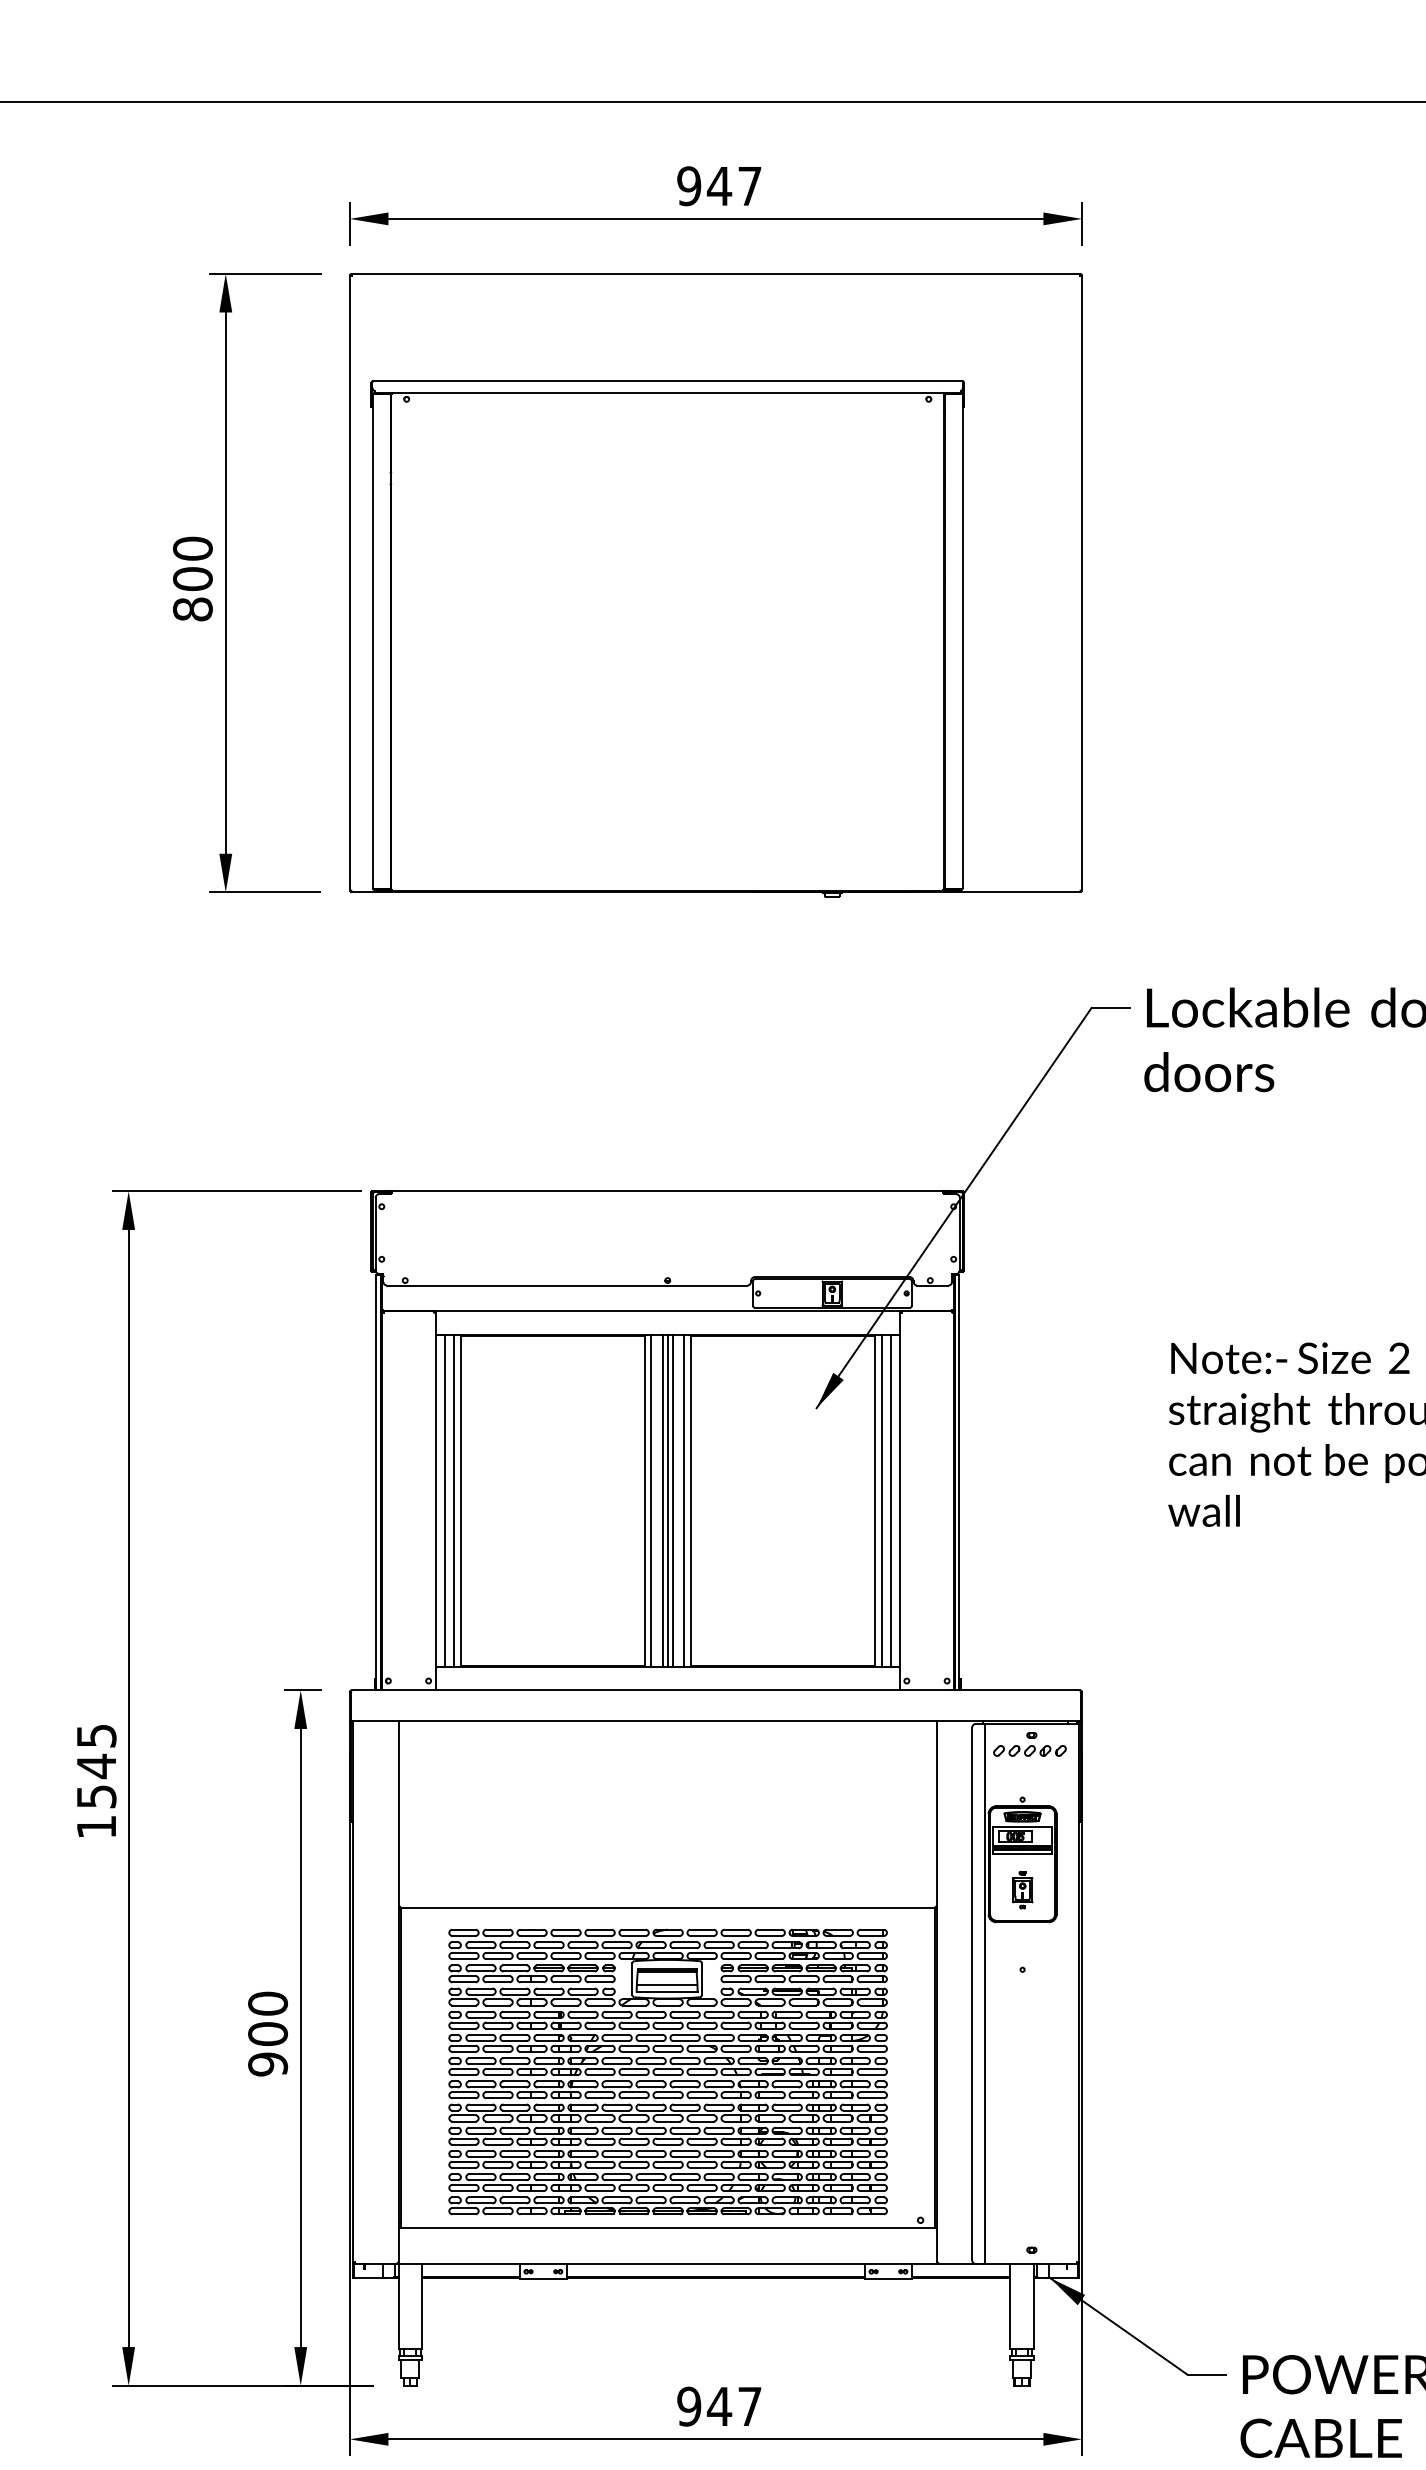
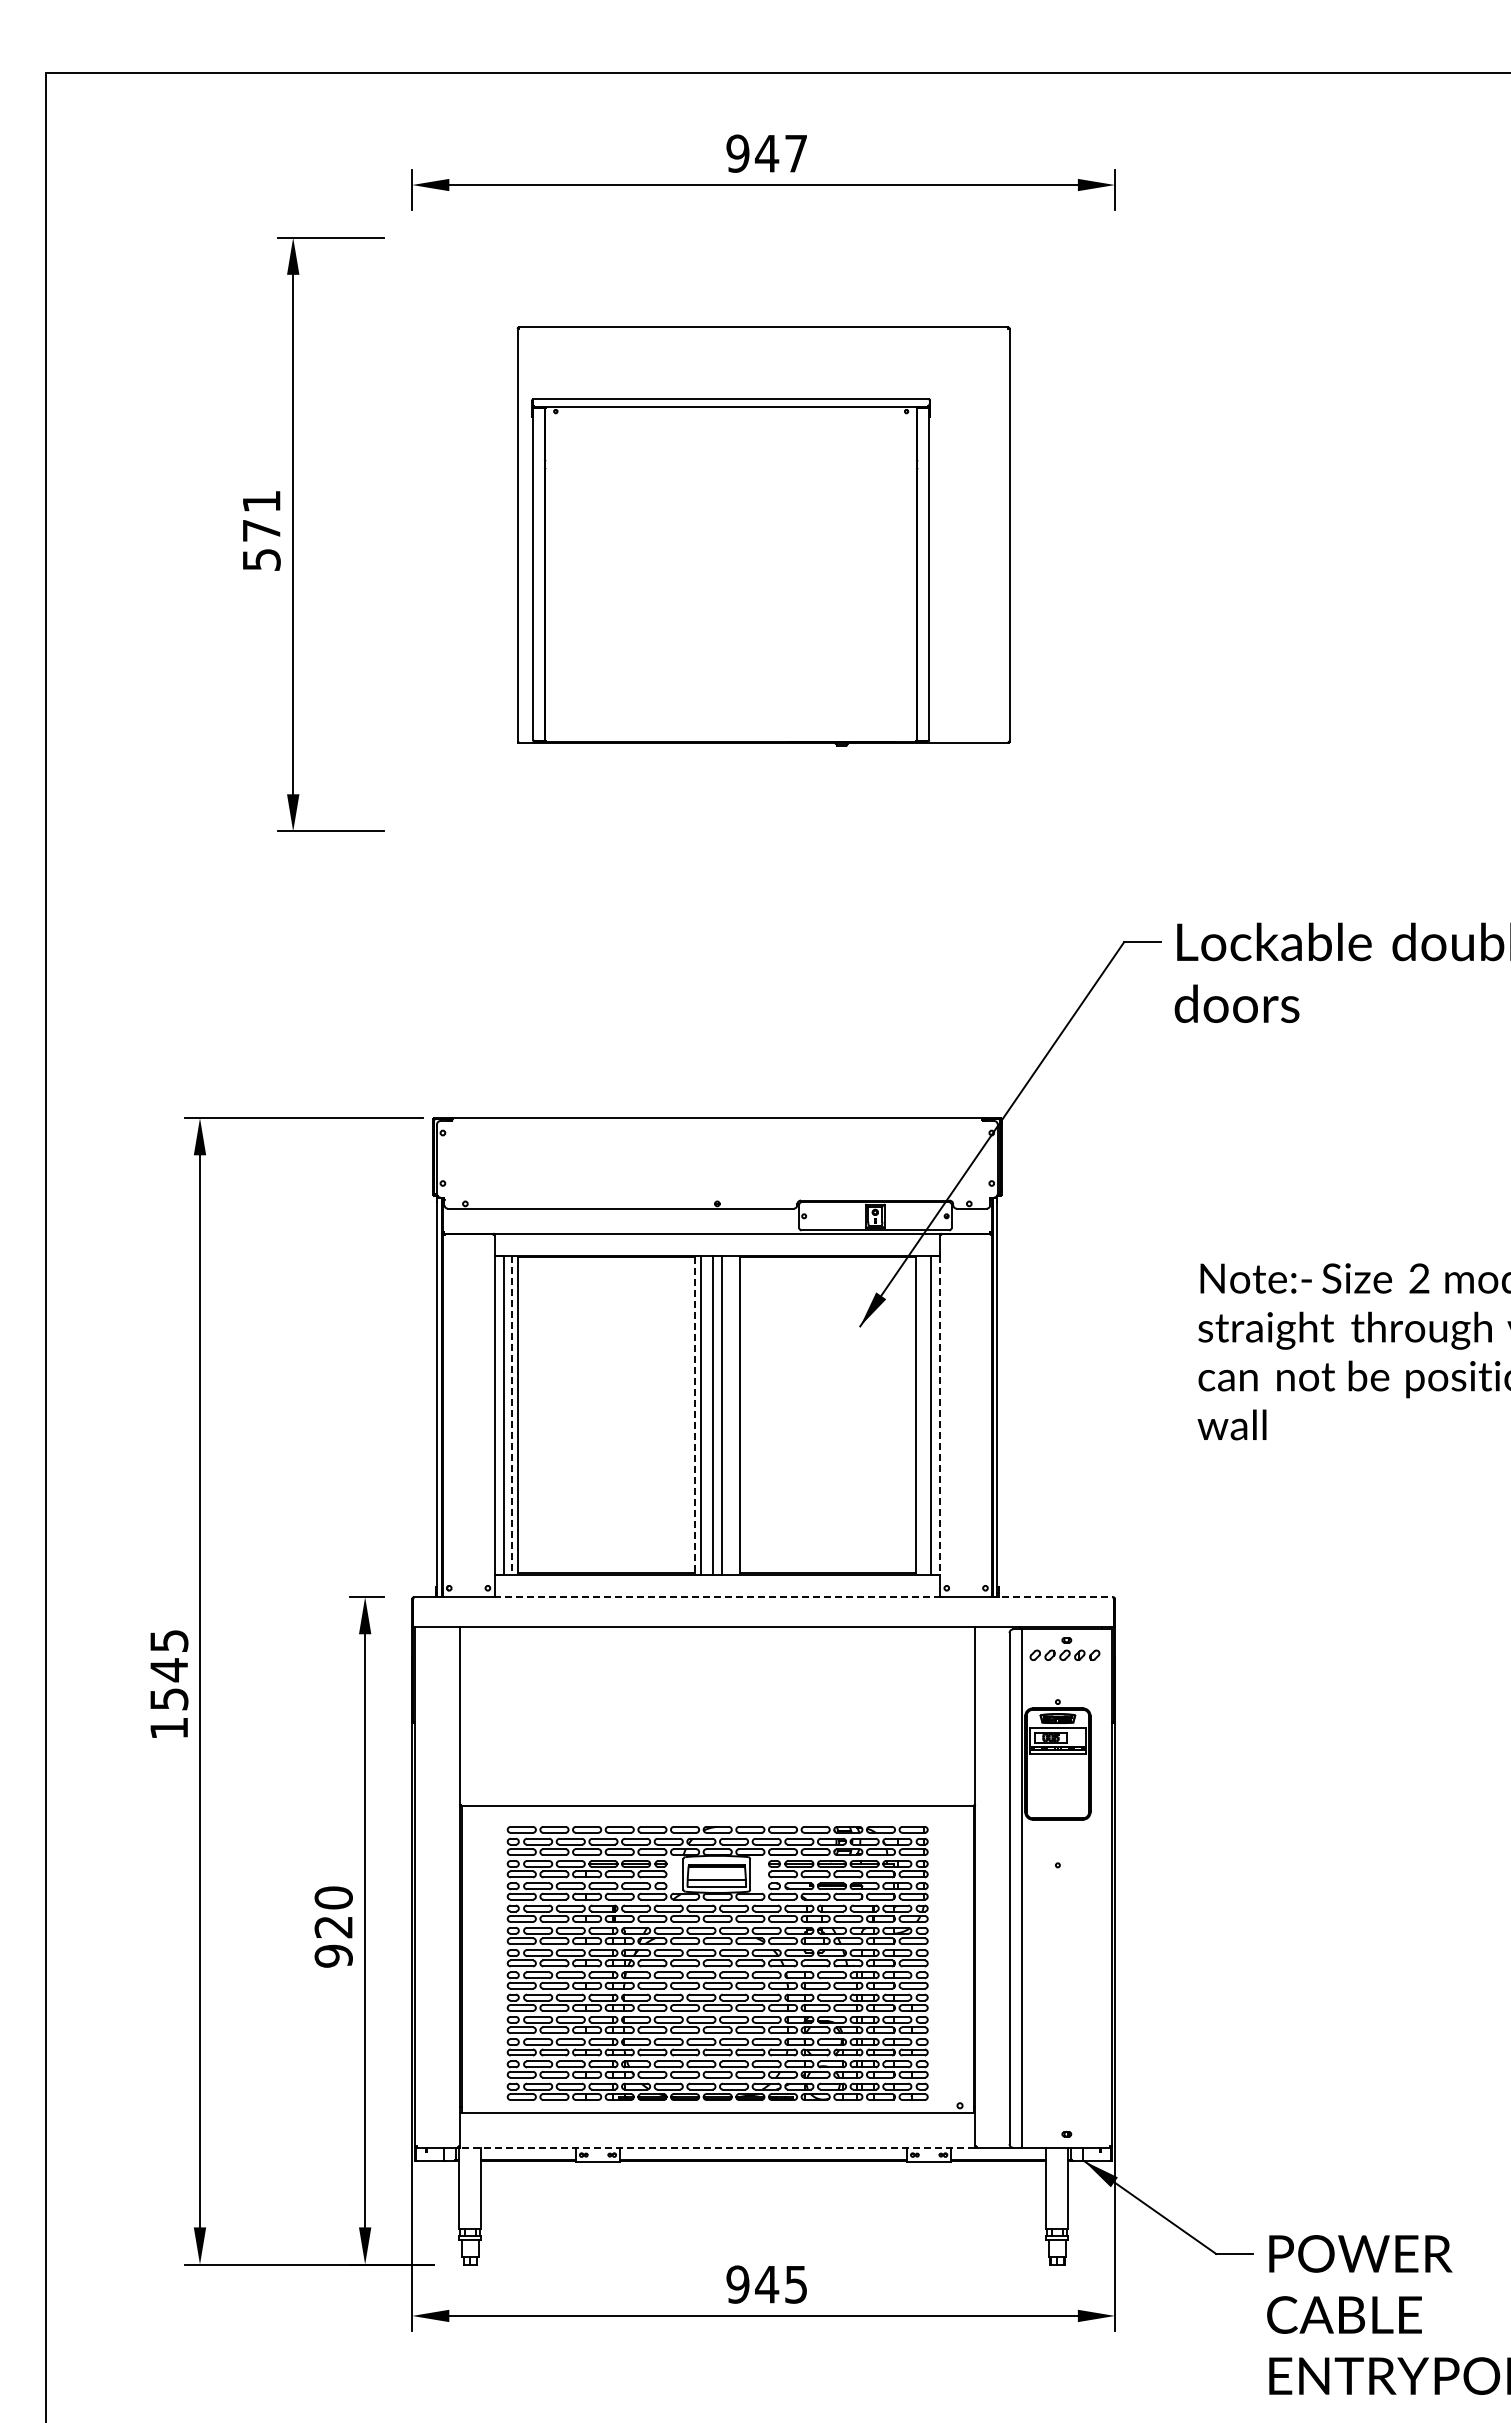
text: (192, 578) -> (261, 530), 800 -> 571
part: (715, 585) -> (763, 536), size x0.7
line: (667, 1500) -> (717, 1414), removed
line: (684, 1500) -> (733, 1414), removed
line: (881, 1500) -> (922, 1414), removed
line: (454, 1501) -> (512, 1415), solid -> dashed
line: (644, 1501) -> (695, 1415), solid -> dashed
line: (899, 1501) -> (939, 1415), solid -> dashed
line: (667, 1690) -> (717, 1597), solid -> dashed
line: (1016, 1690) -> (1052, 1597), solid -> dashed
part: (1022, 1889) -> (1057, 1788), removed
text: (267, 2033) -> (333, 1926), 900 -> 920
line: (667, 2263) -> (717, 2147), solid -> dashed
text: (749, 2406) -> (795, 2284), 947 -> 945

